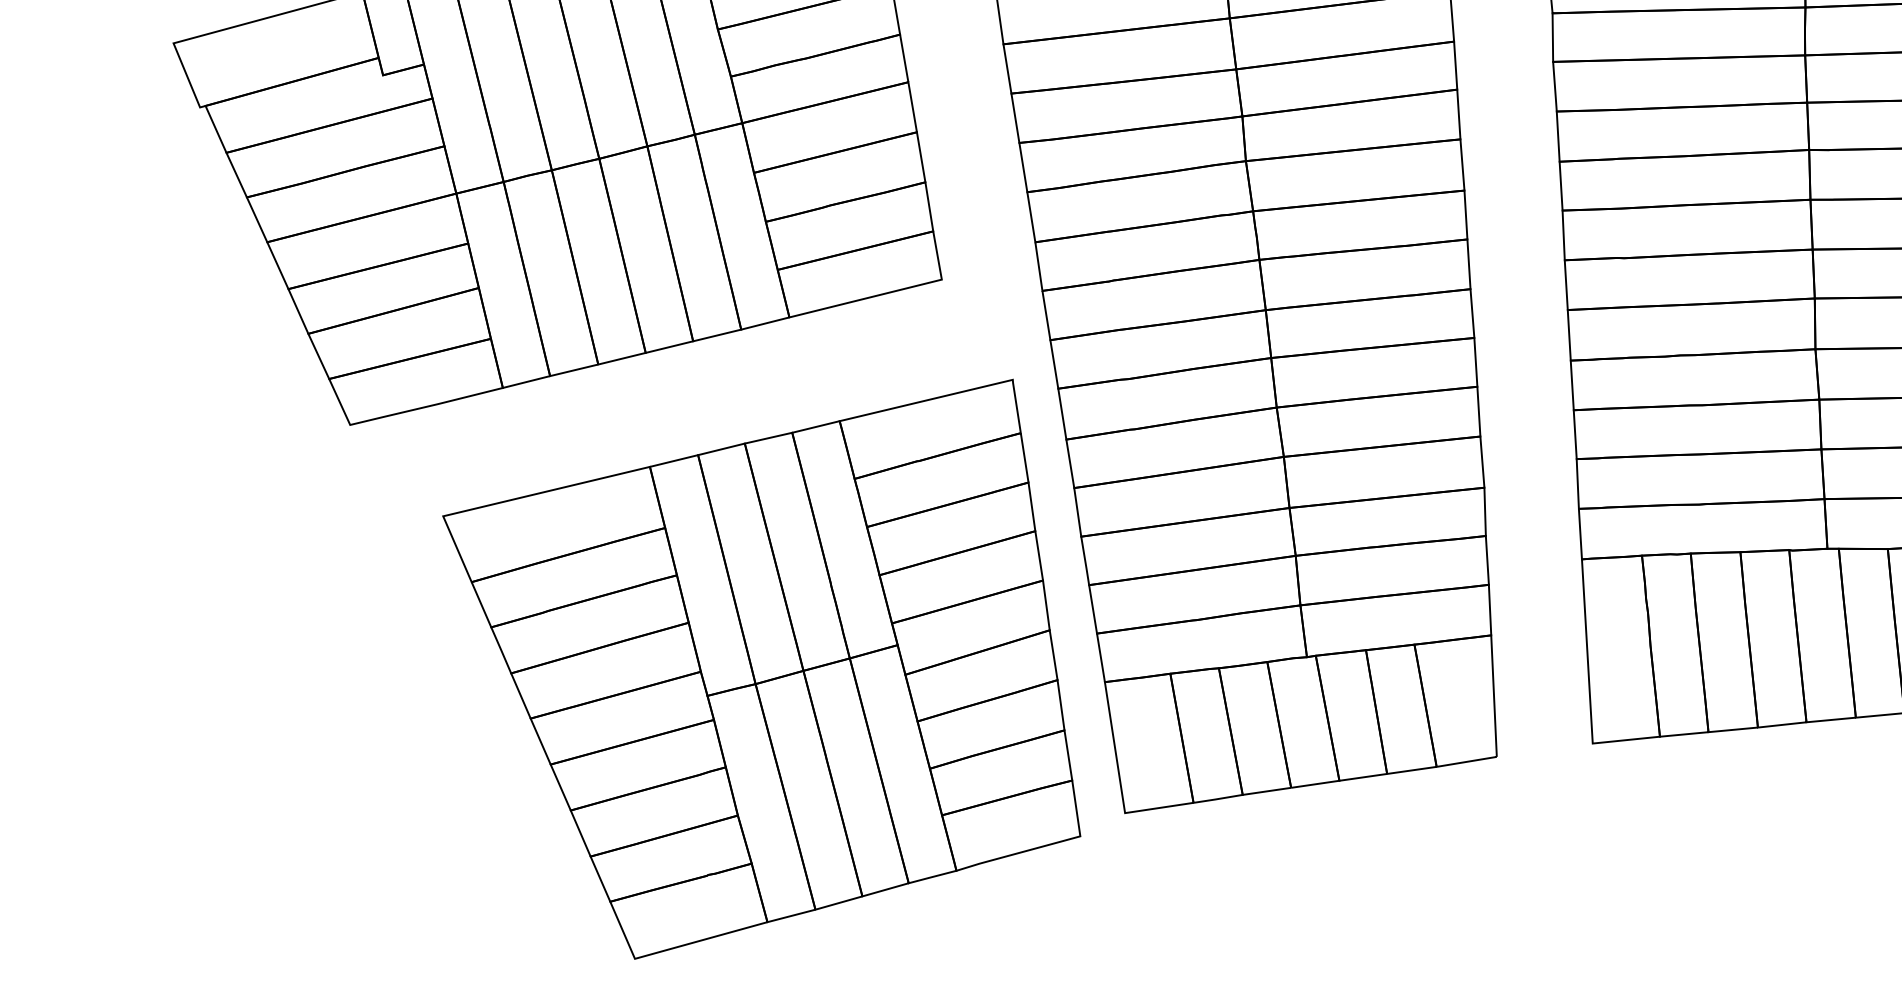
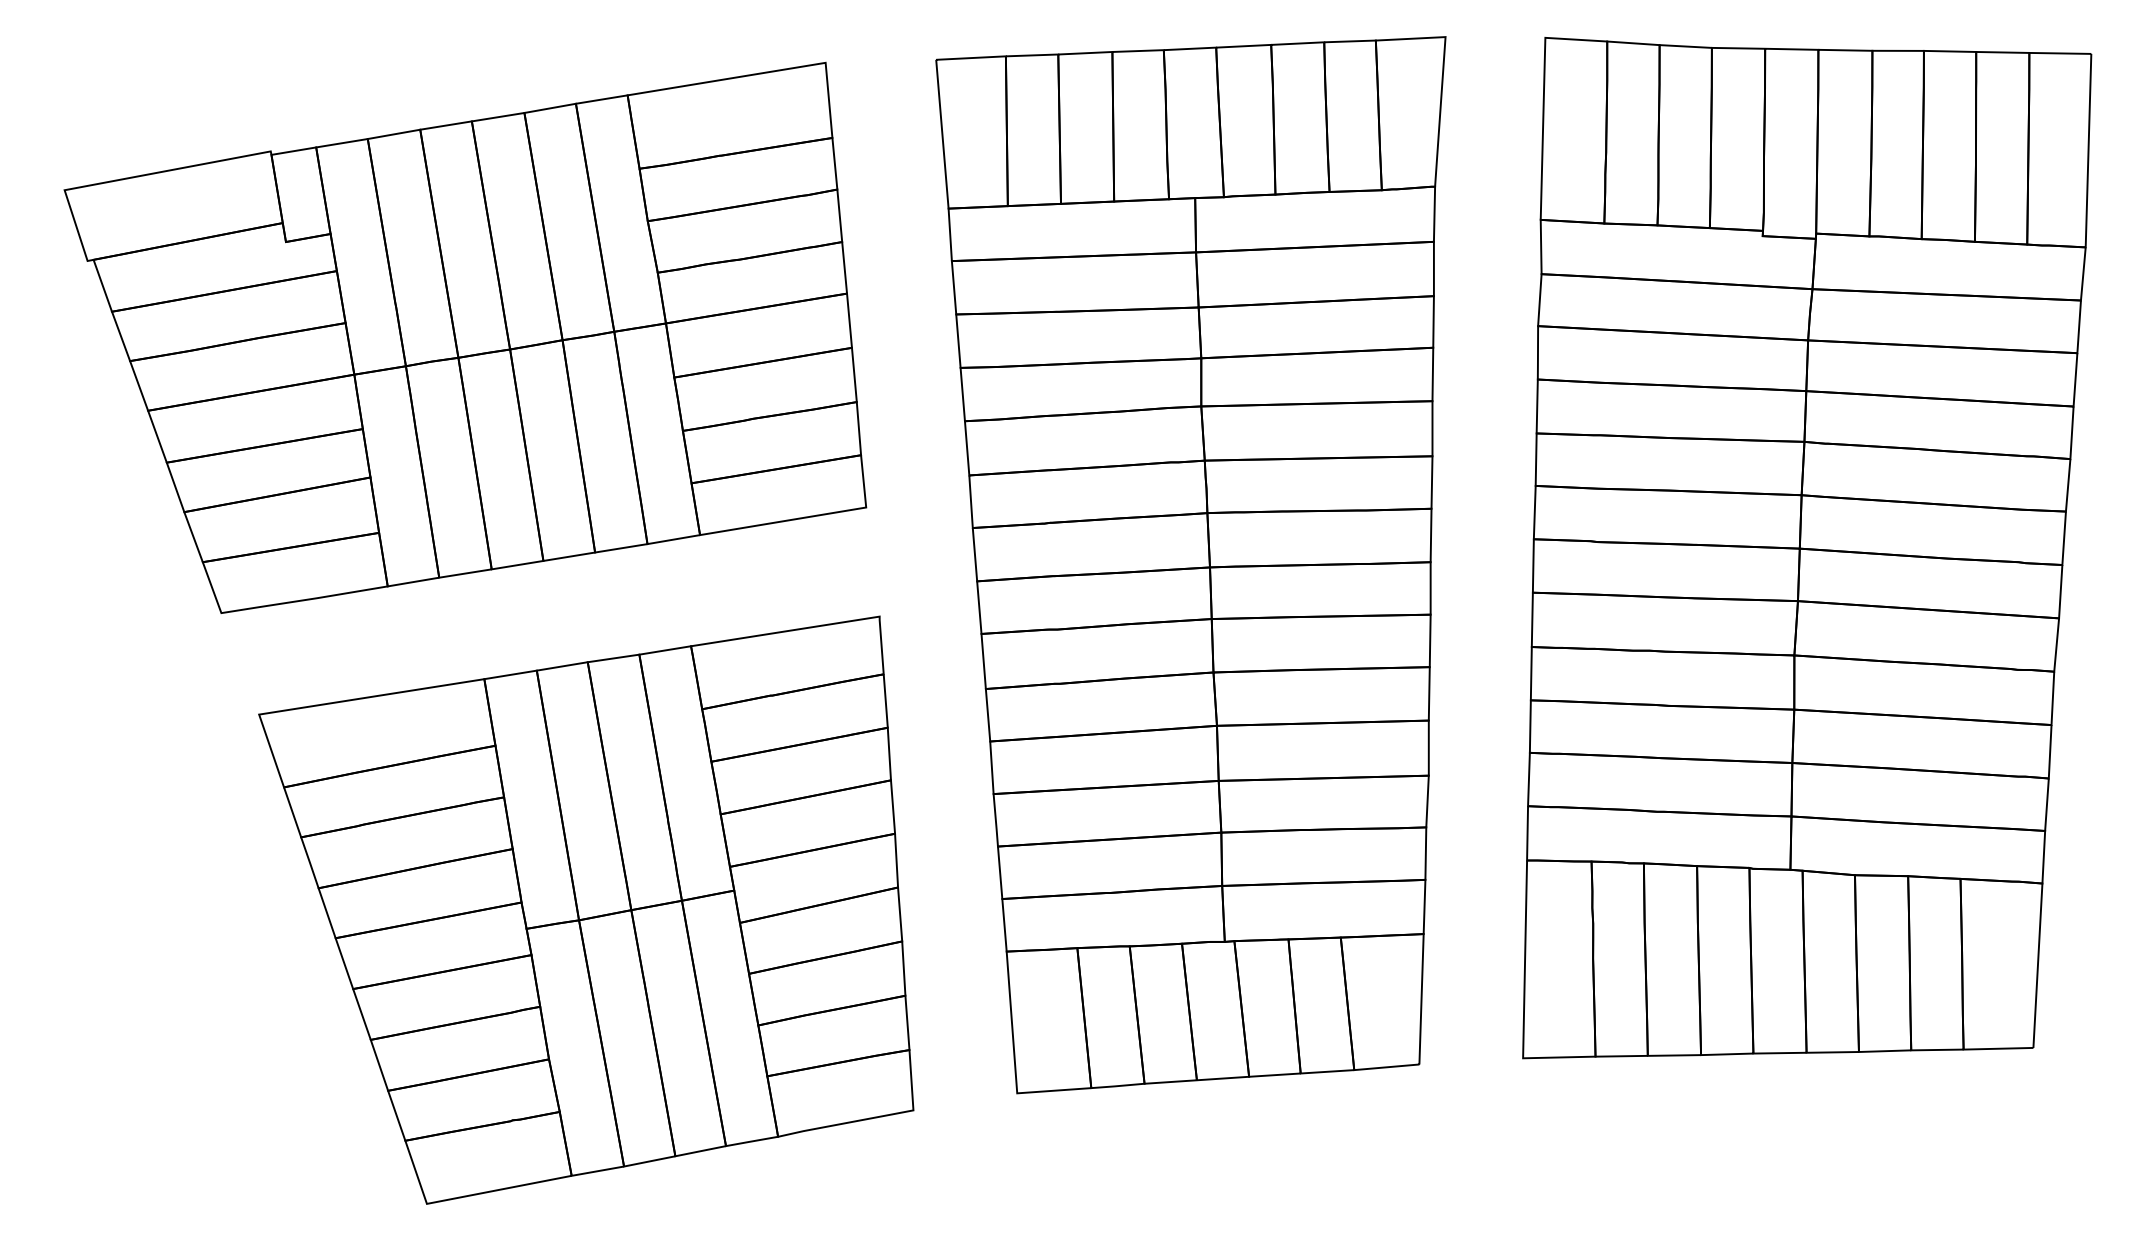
part: (761, 673) -> (586, 909), moved

